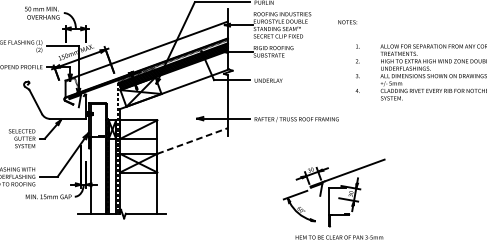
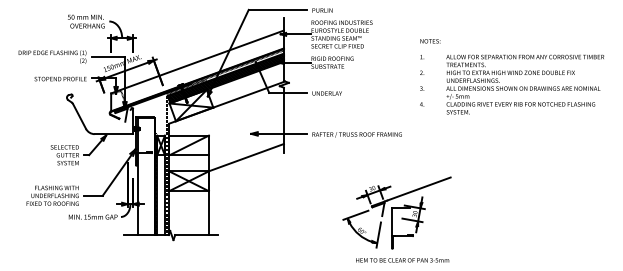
text: (347, 22) -> (430, 41), moved
line: (192, 140) -> (246, 157), dashed -> solid
line: (316, 213) -> (378, 234), added

